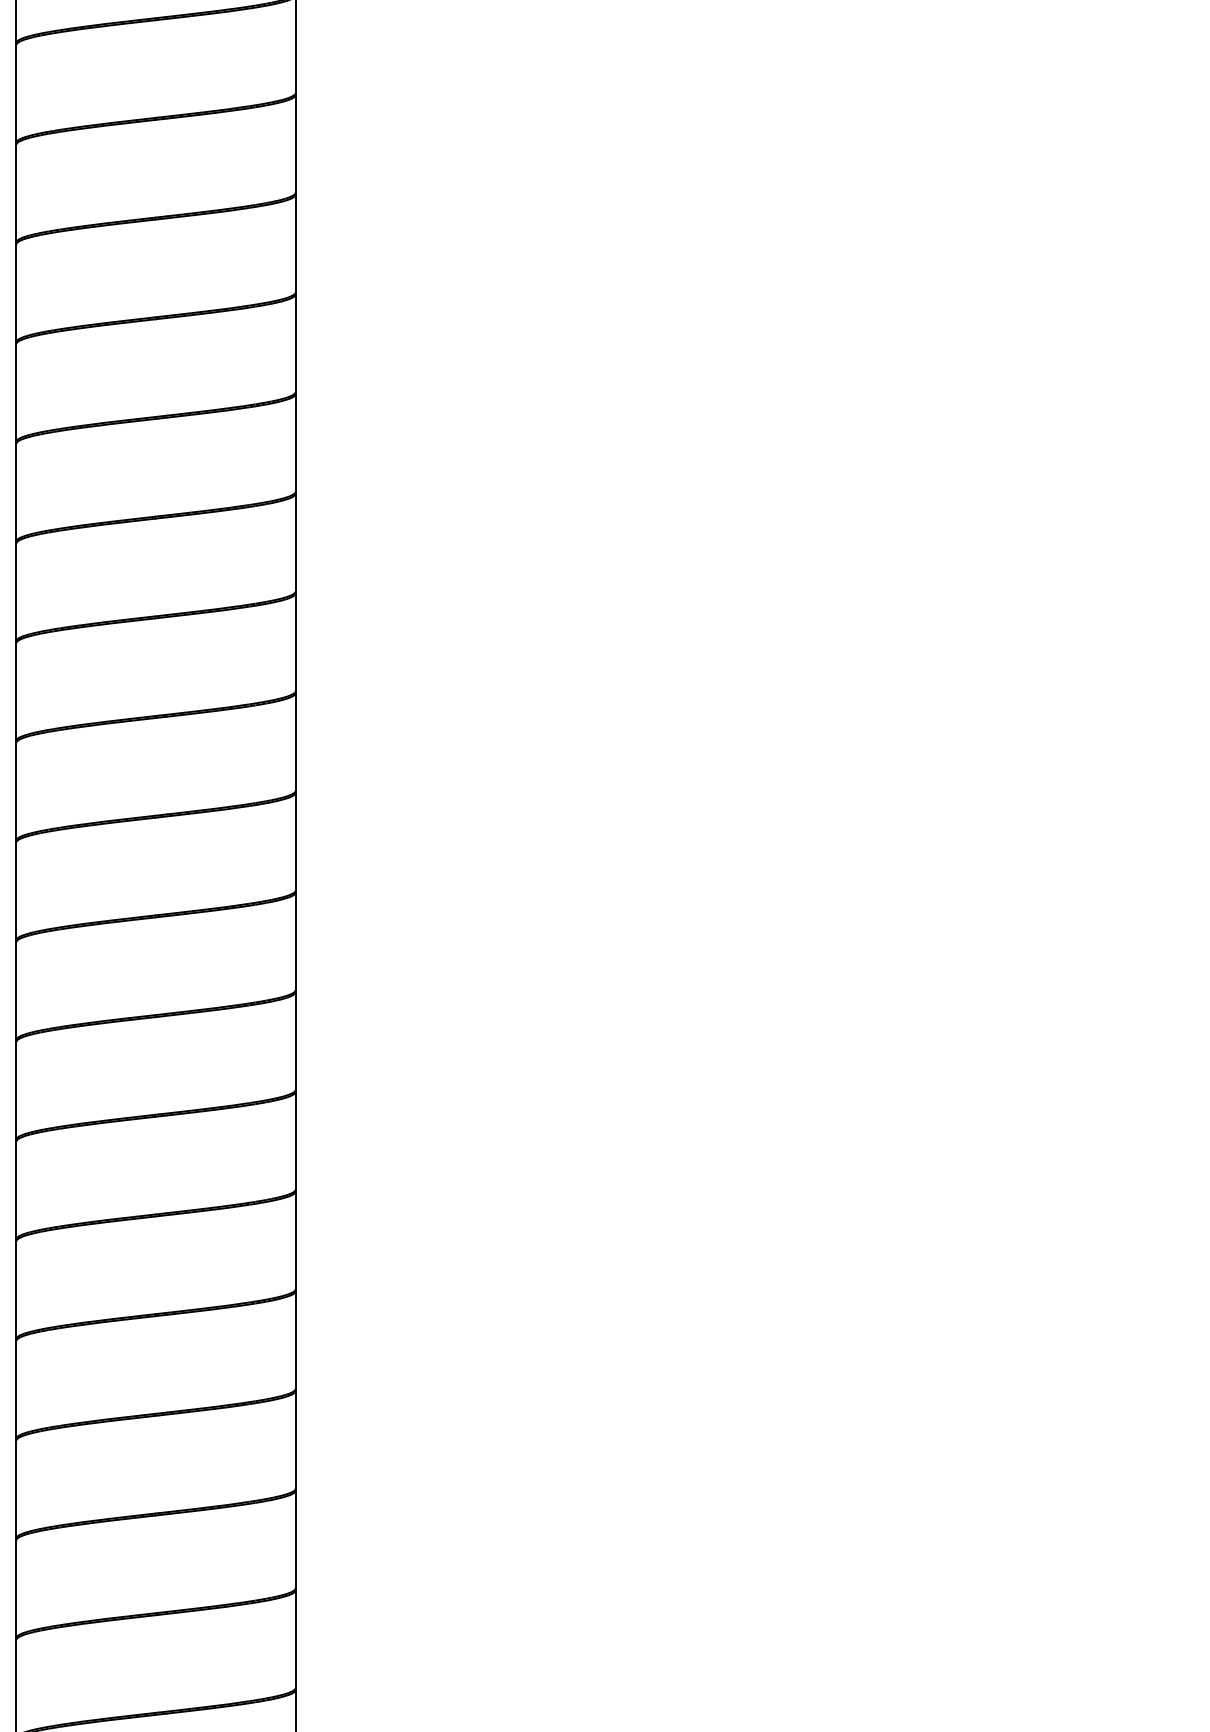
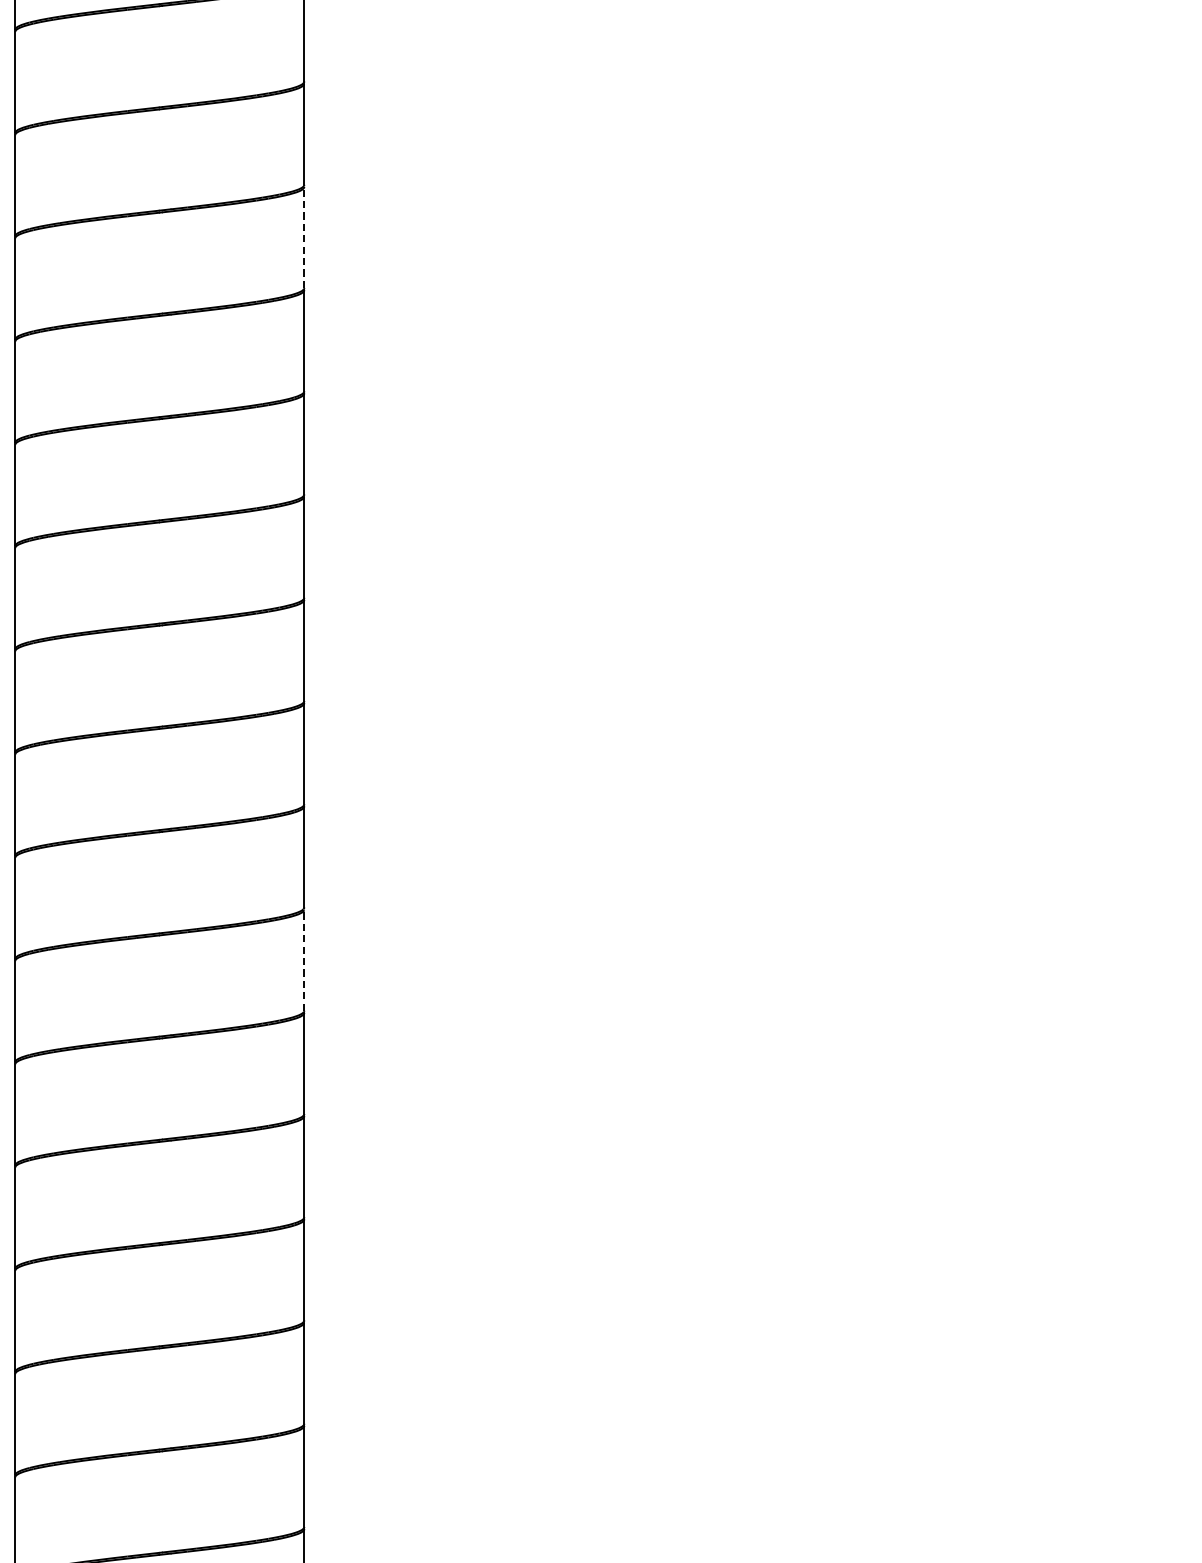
line: (295, 442) -> (304, 237), solid -> dashed
line: (295, 1140) -> (304, 960), solid -> dashed

